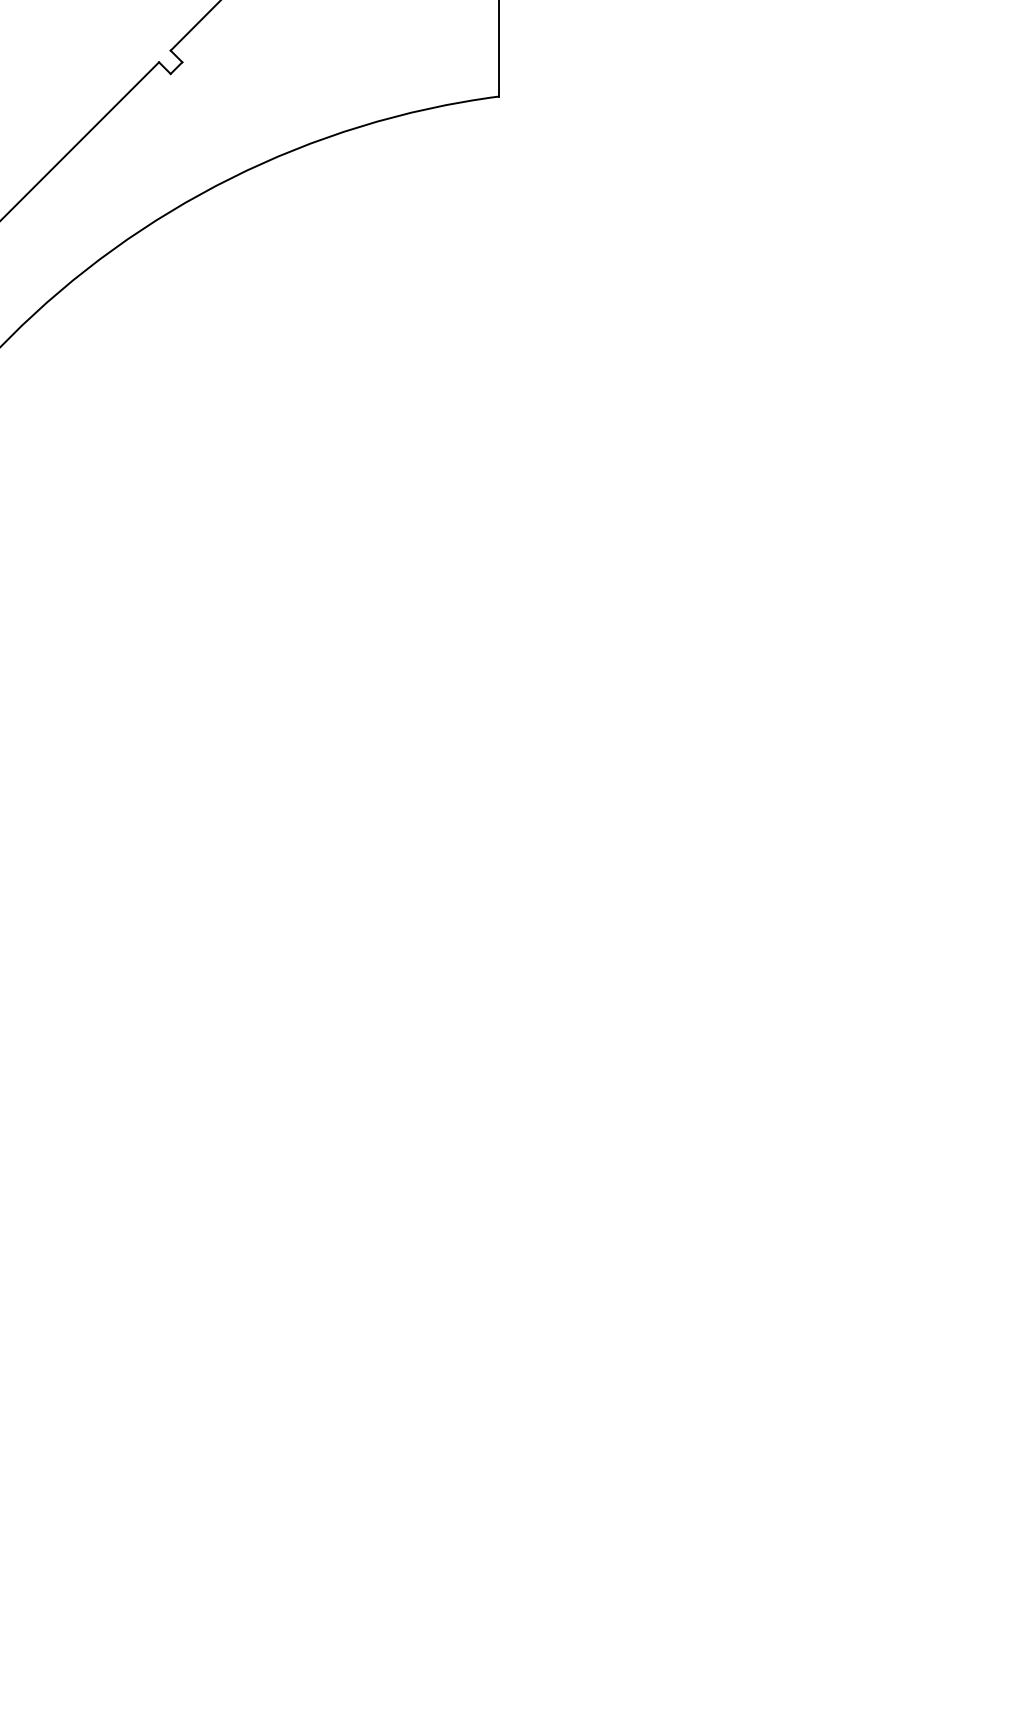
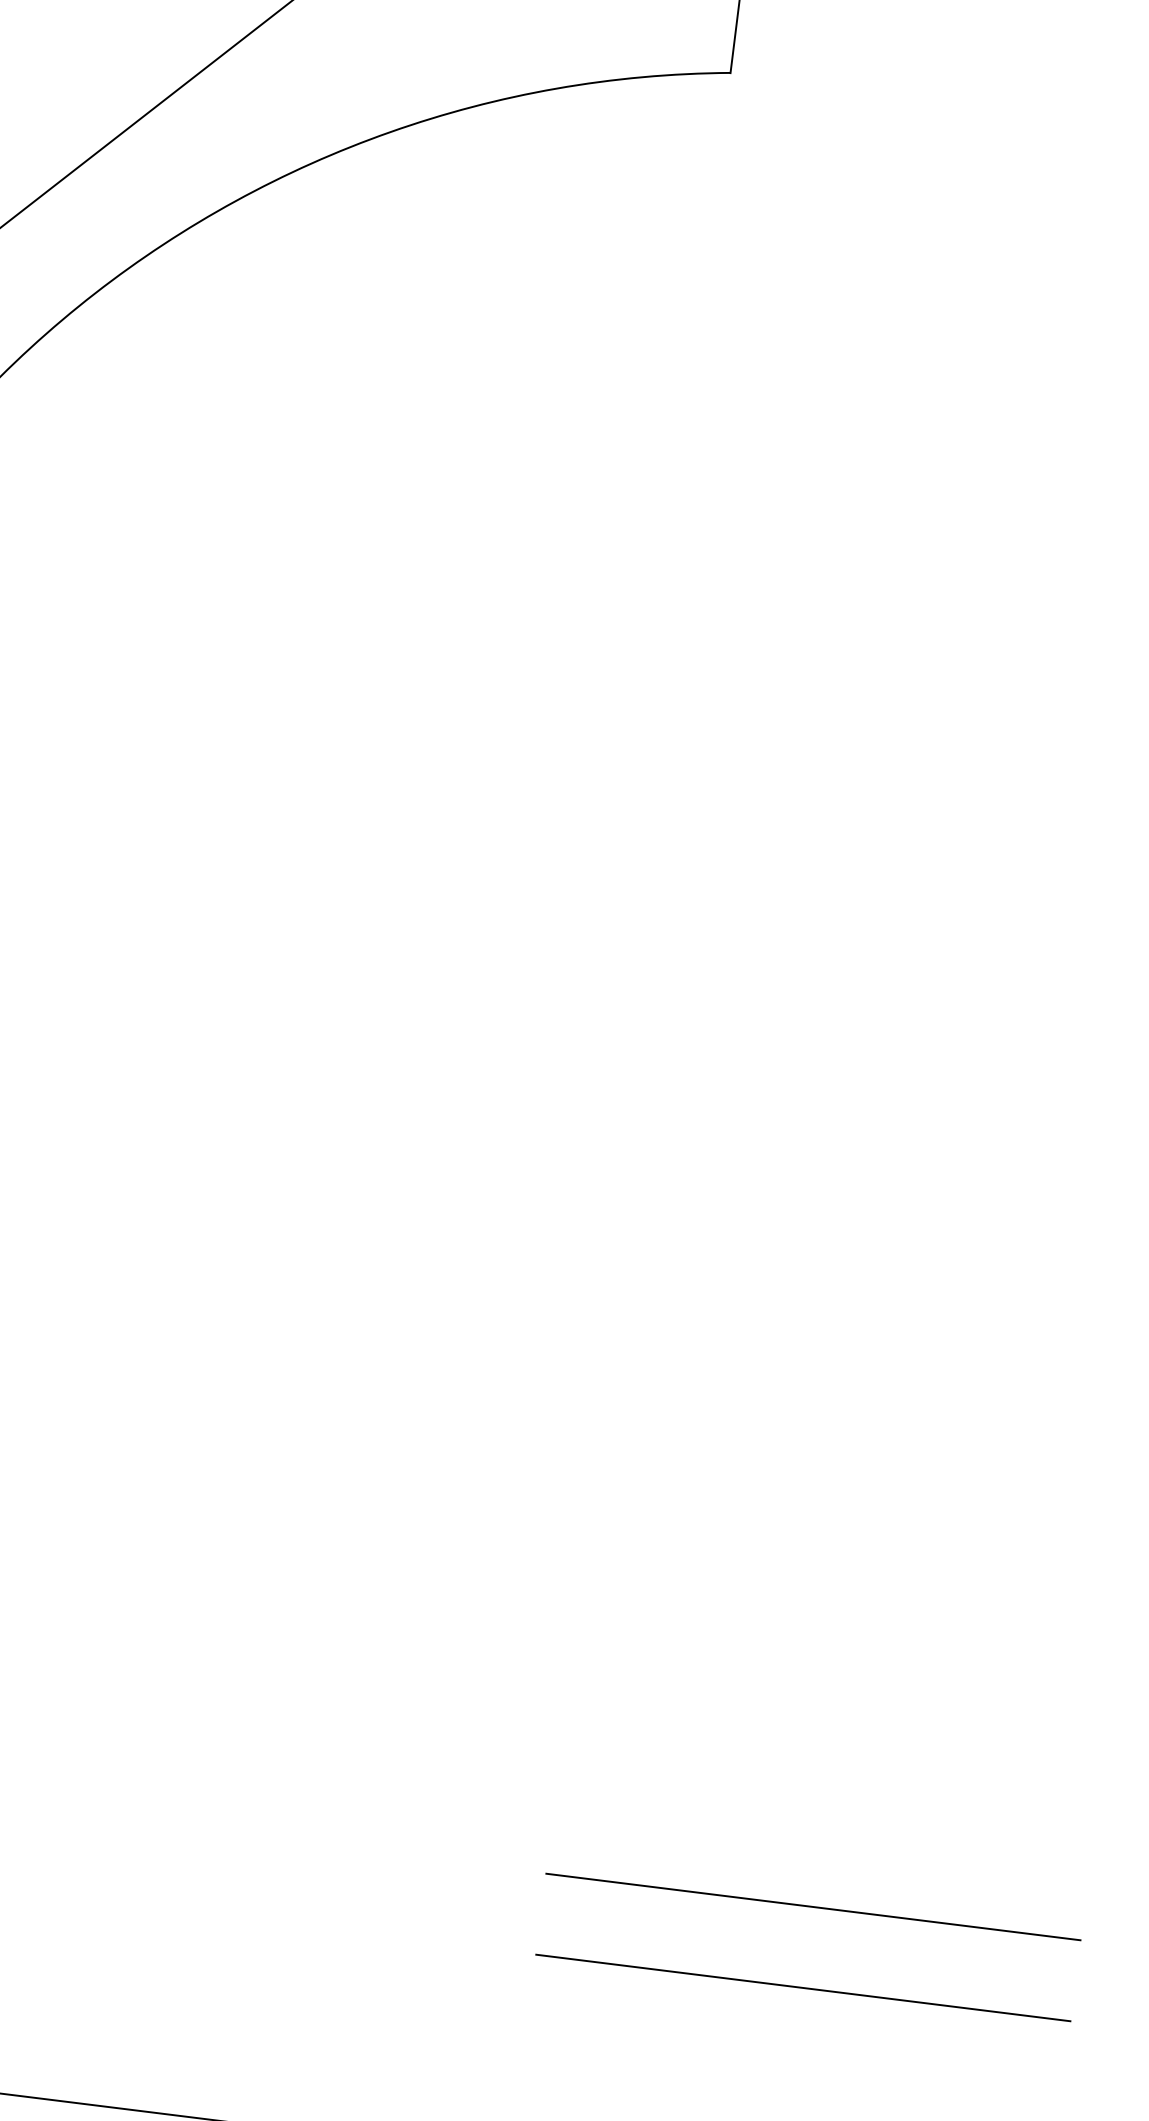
line: (749, 1564) -> (813, 1907), added
line: (749, 1630) -> (803, 1987), added

